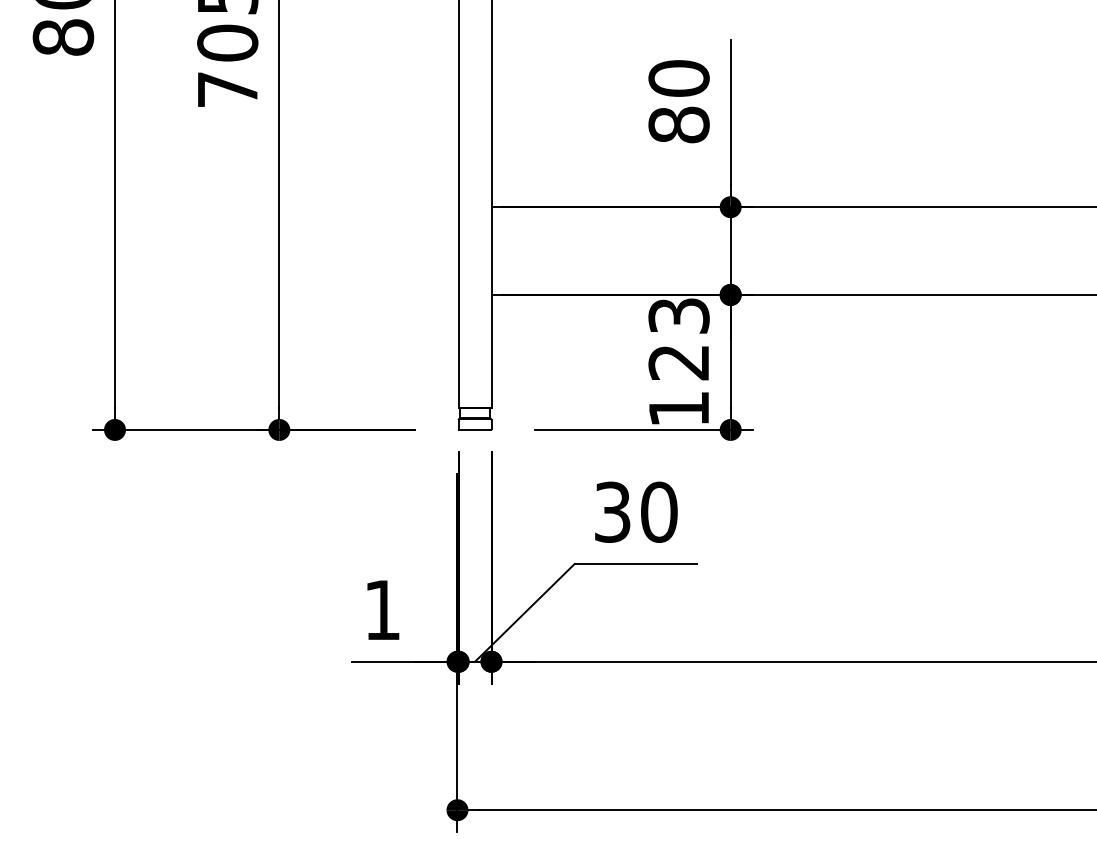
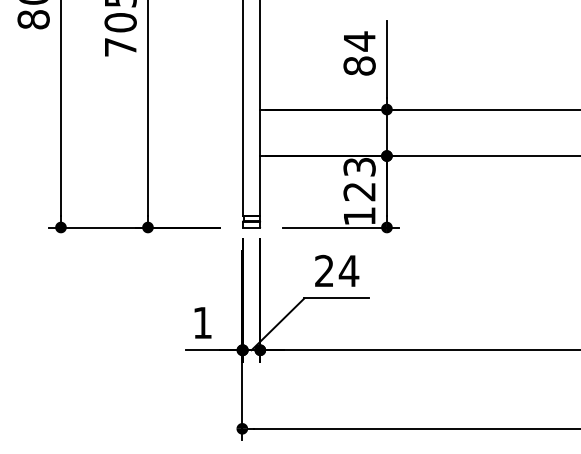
text: (678, 78) -> (359, 41), 80 -> 84
text: (637, 511) -> (337, 270), 30 -> 24

